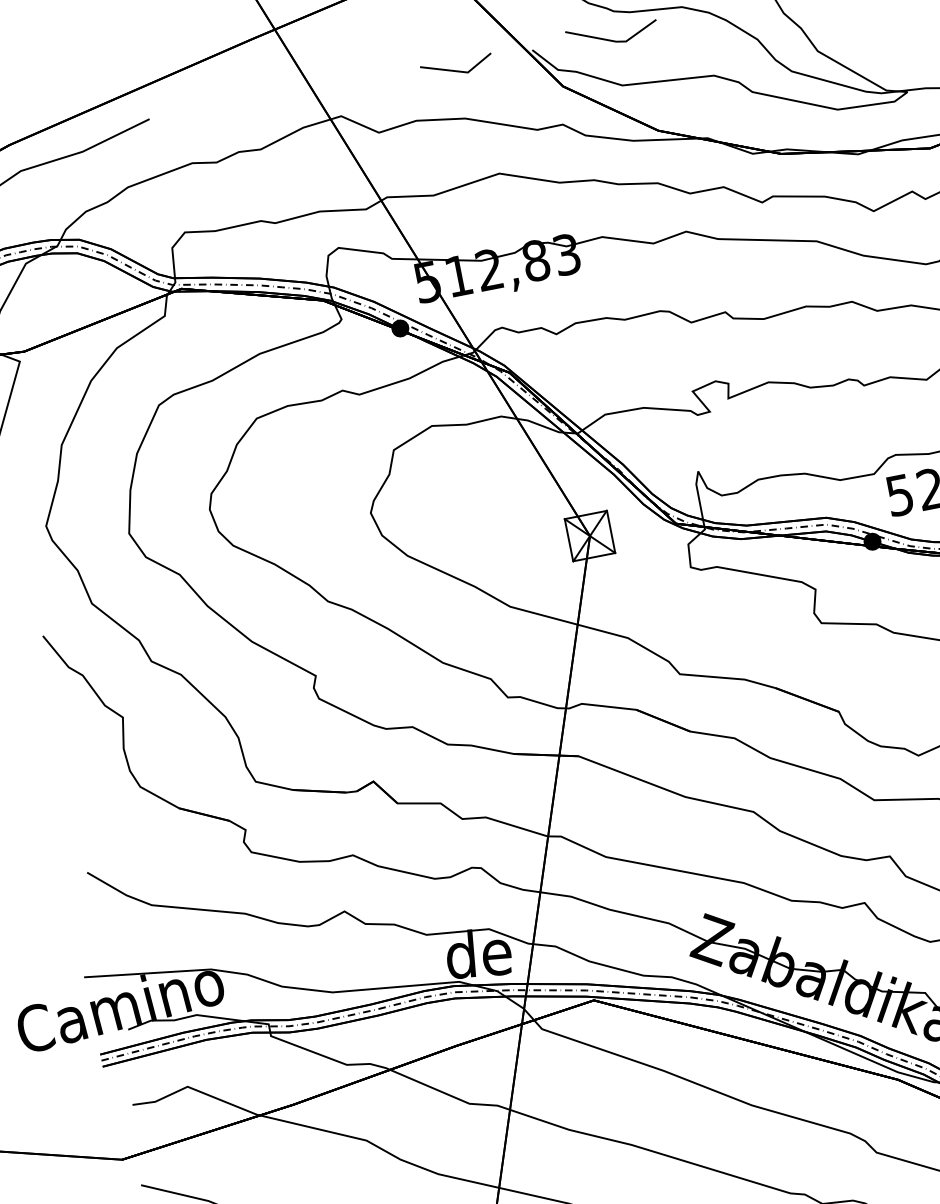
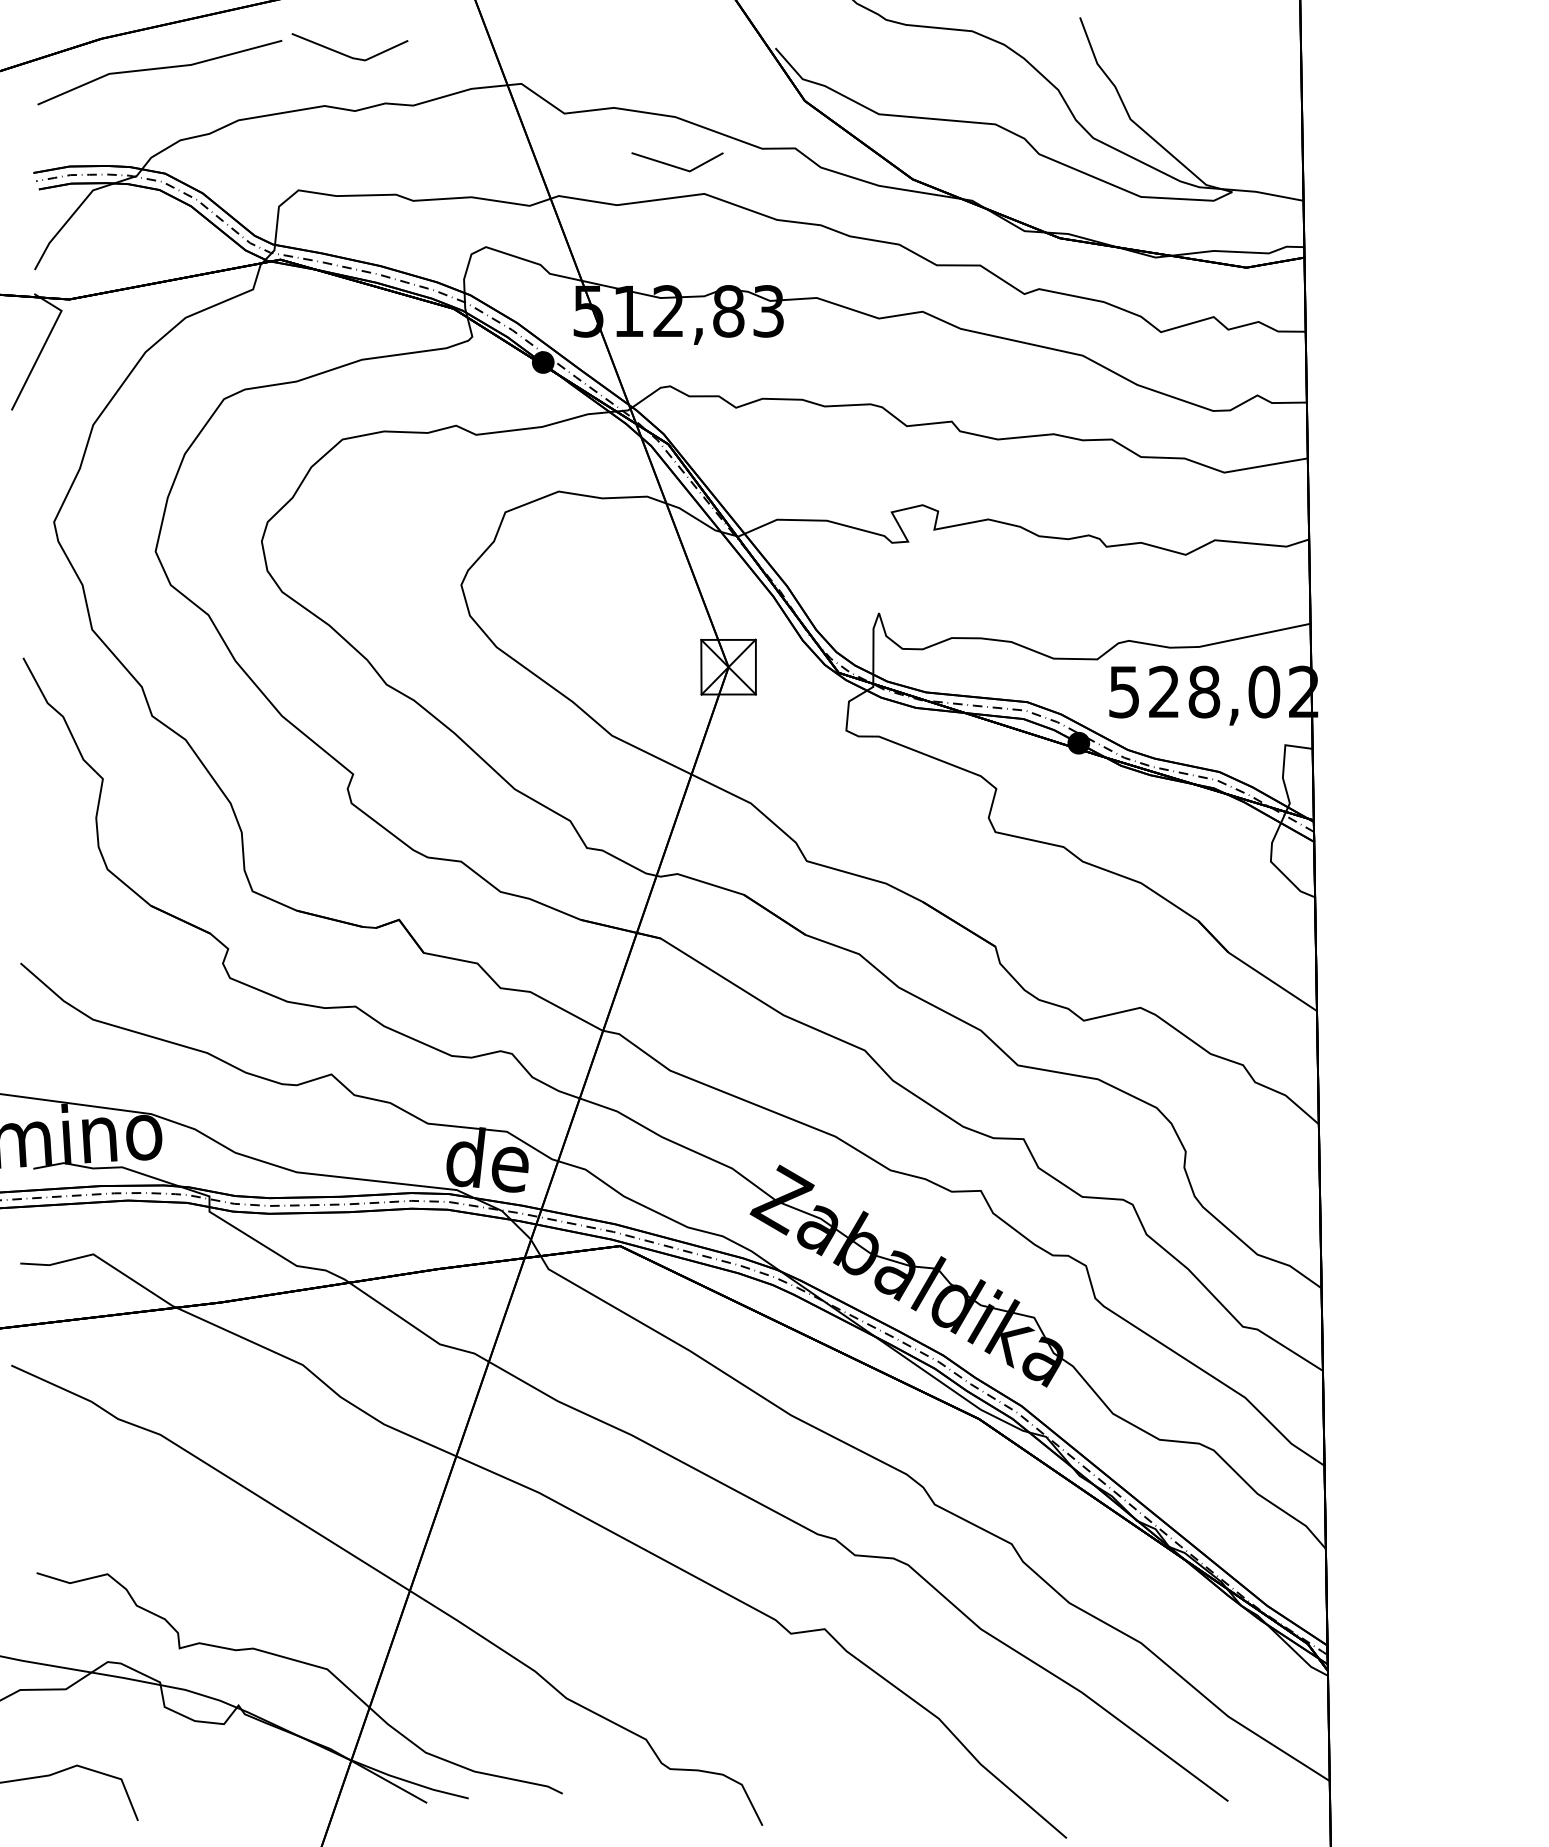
line: (610, 39) -> (346, 54), moved
line: (457, 70) -> (677, 166), moved

